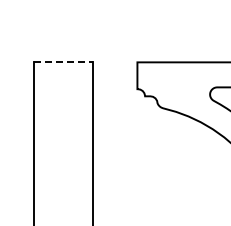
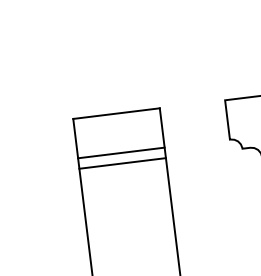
line: (63, 62) -> (116, 113), dashed -> solid
line: (62, 89) -> (120, 153), added
line: (62, 96) -> (121, 163), added

